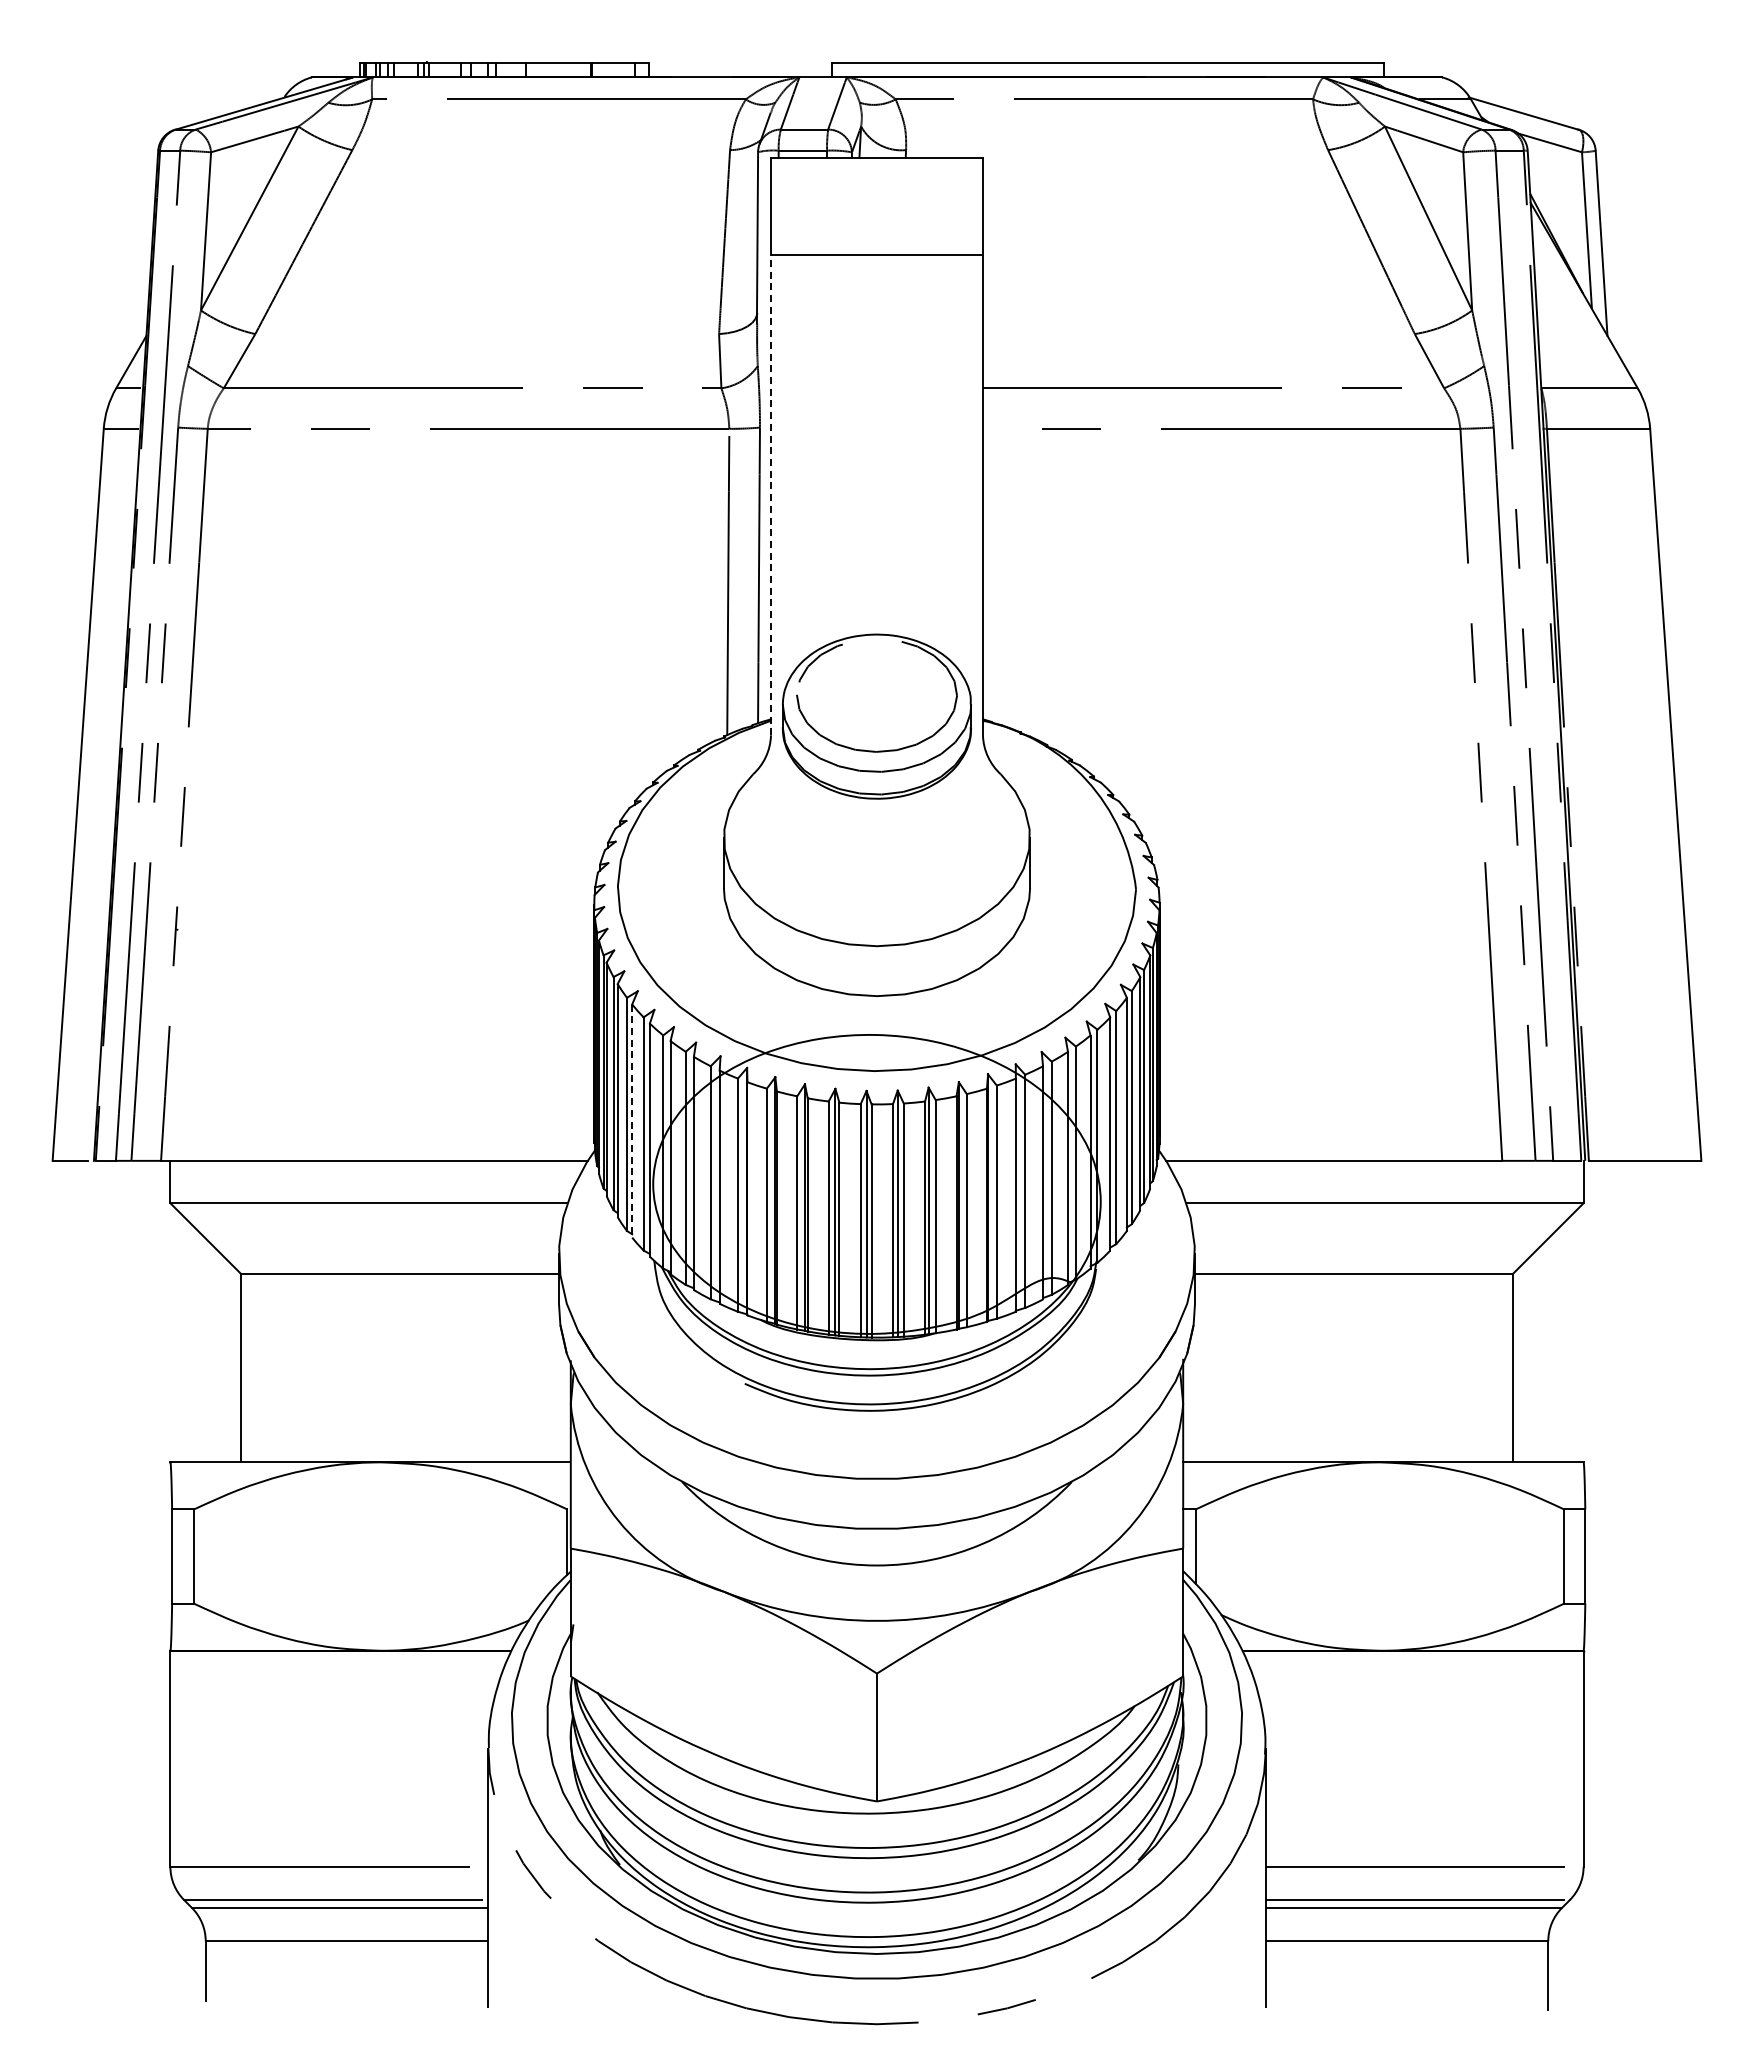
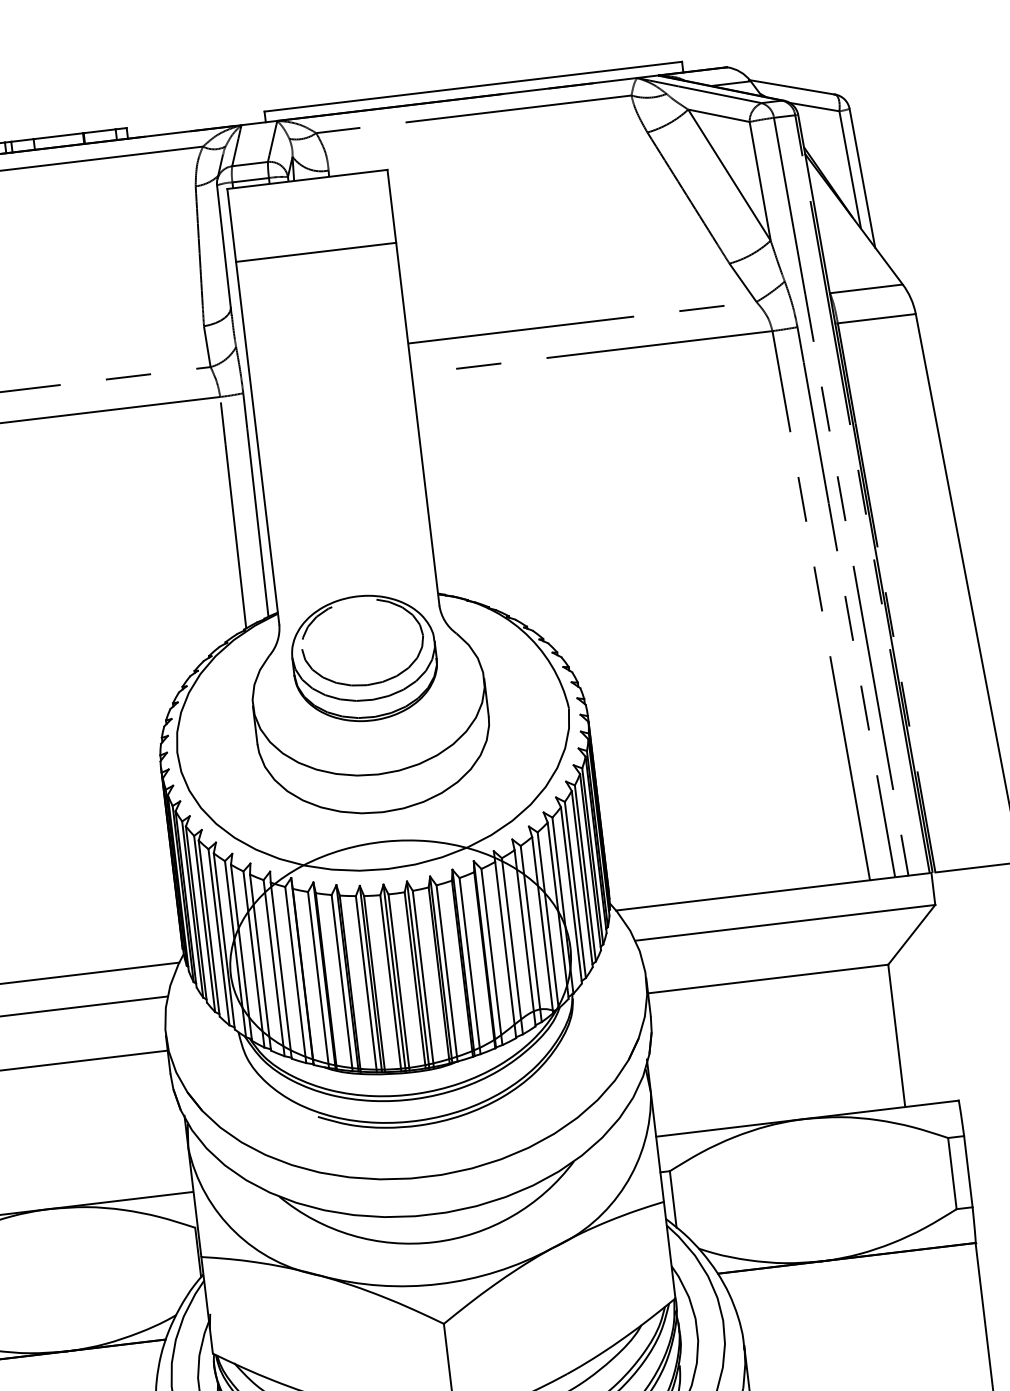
line: (771, 494) -> (258, 442), dashed -> solid
part: (876, 716) -> (364, 658), moved
line: (632, 1121) -> (209, 928), dashed -> solid

